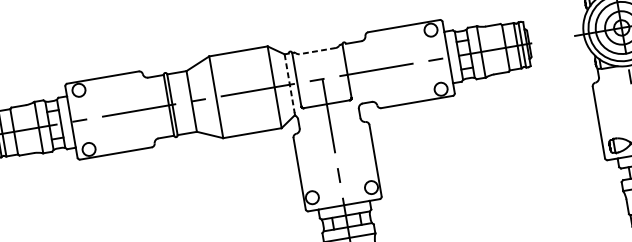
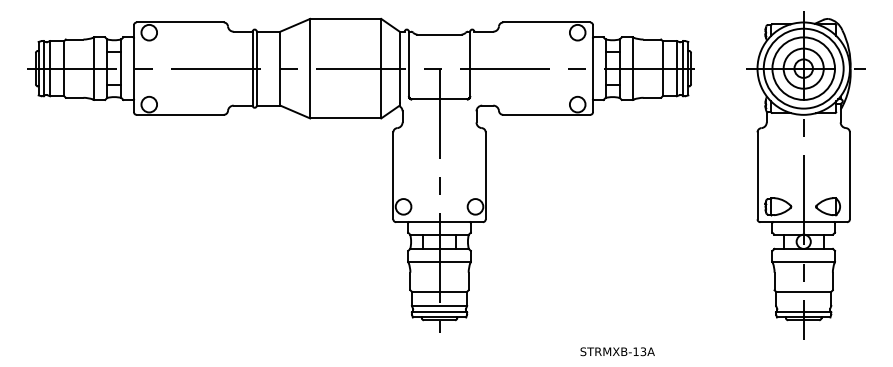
line: (317, 51) -> (439, 34), dashed -> solid
line: (289, 83) -> (399, 67), dashed -> solid

